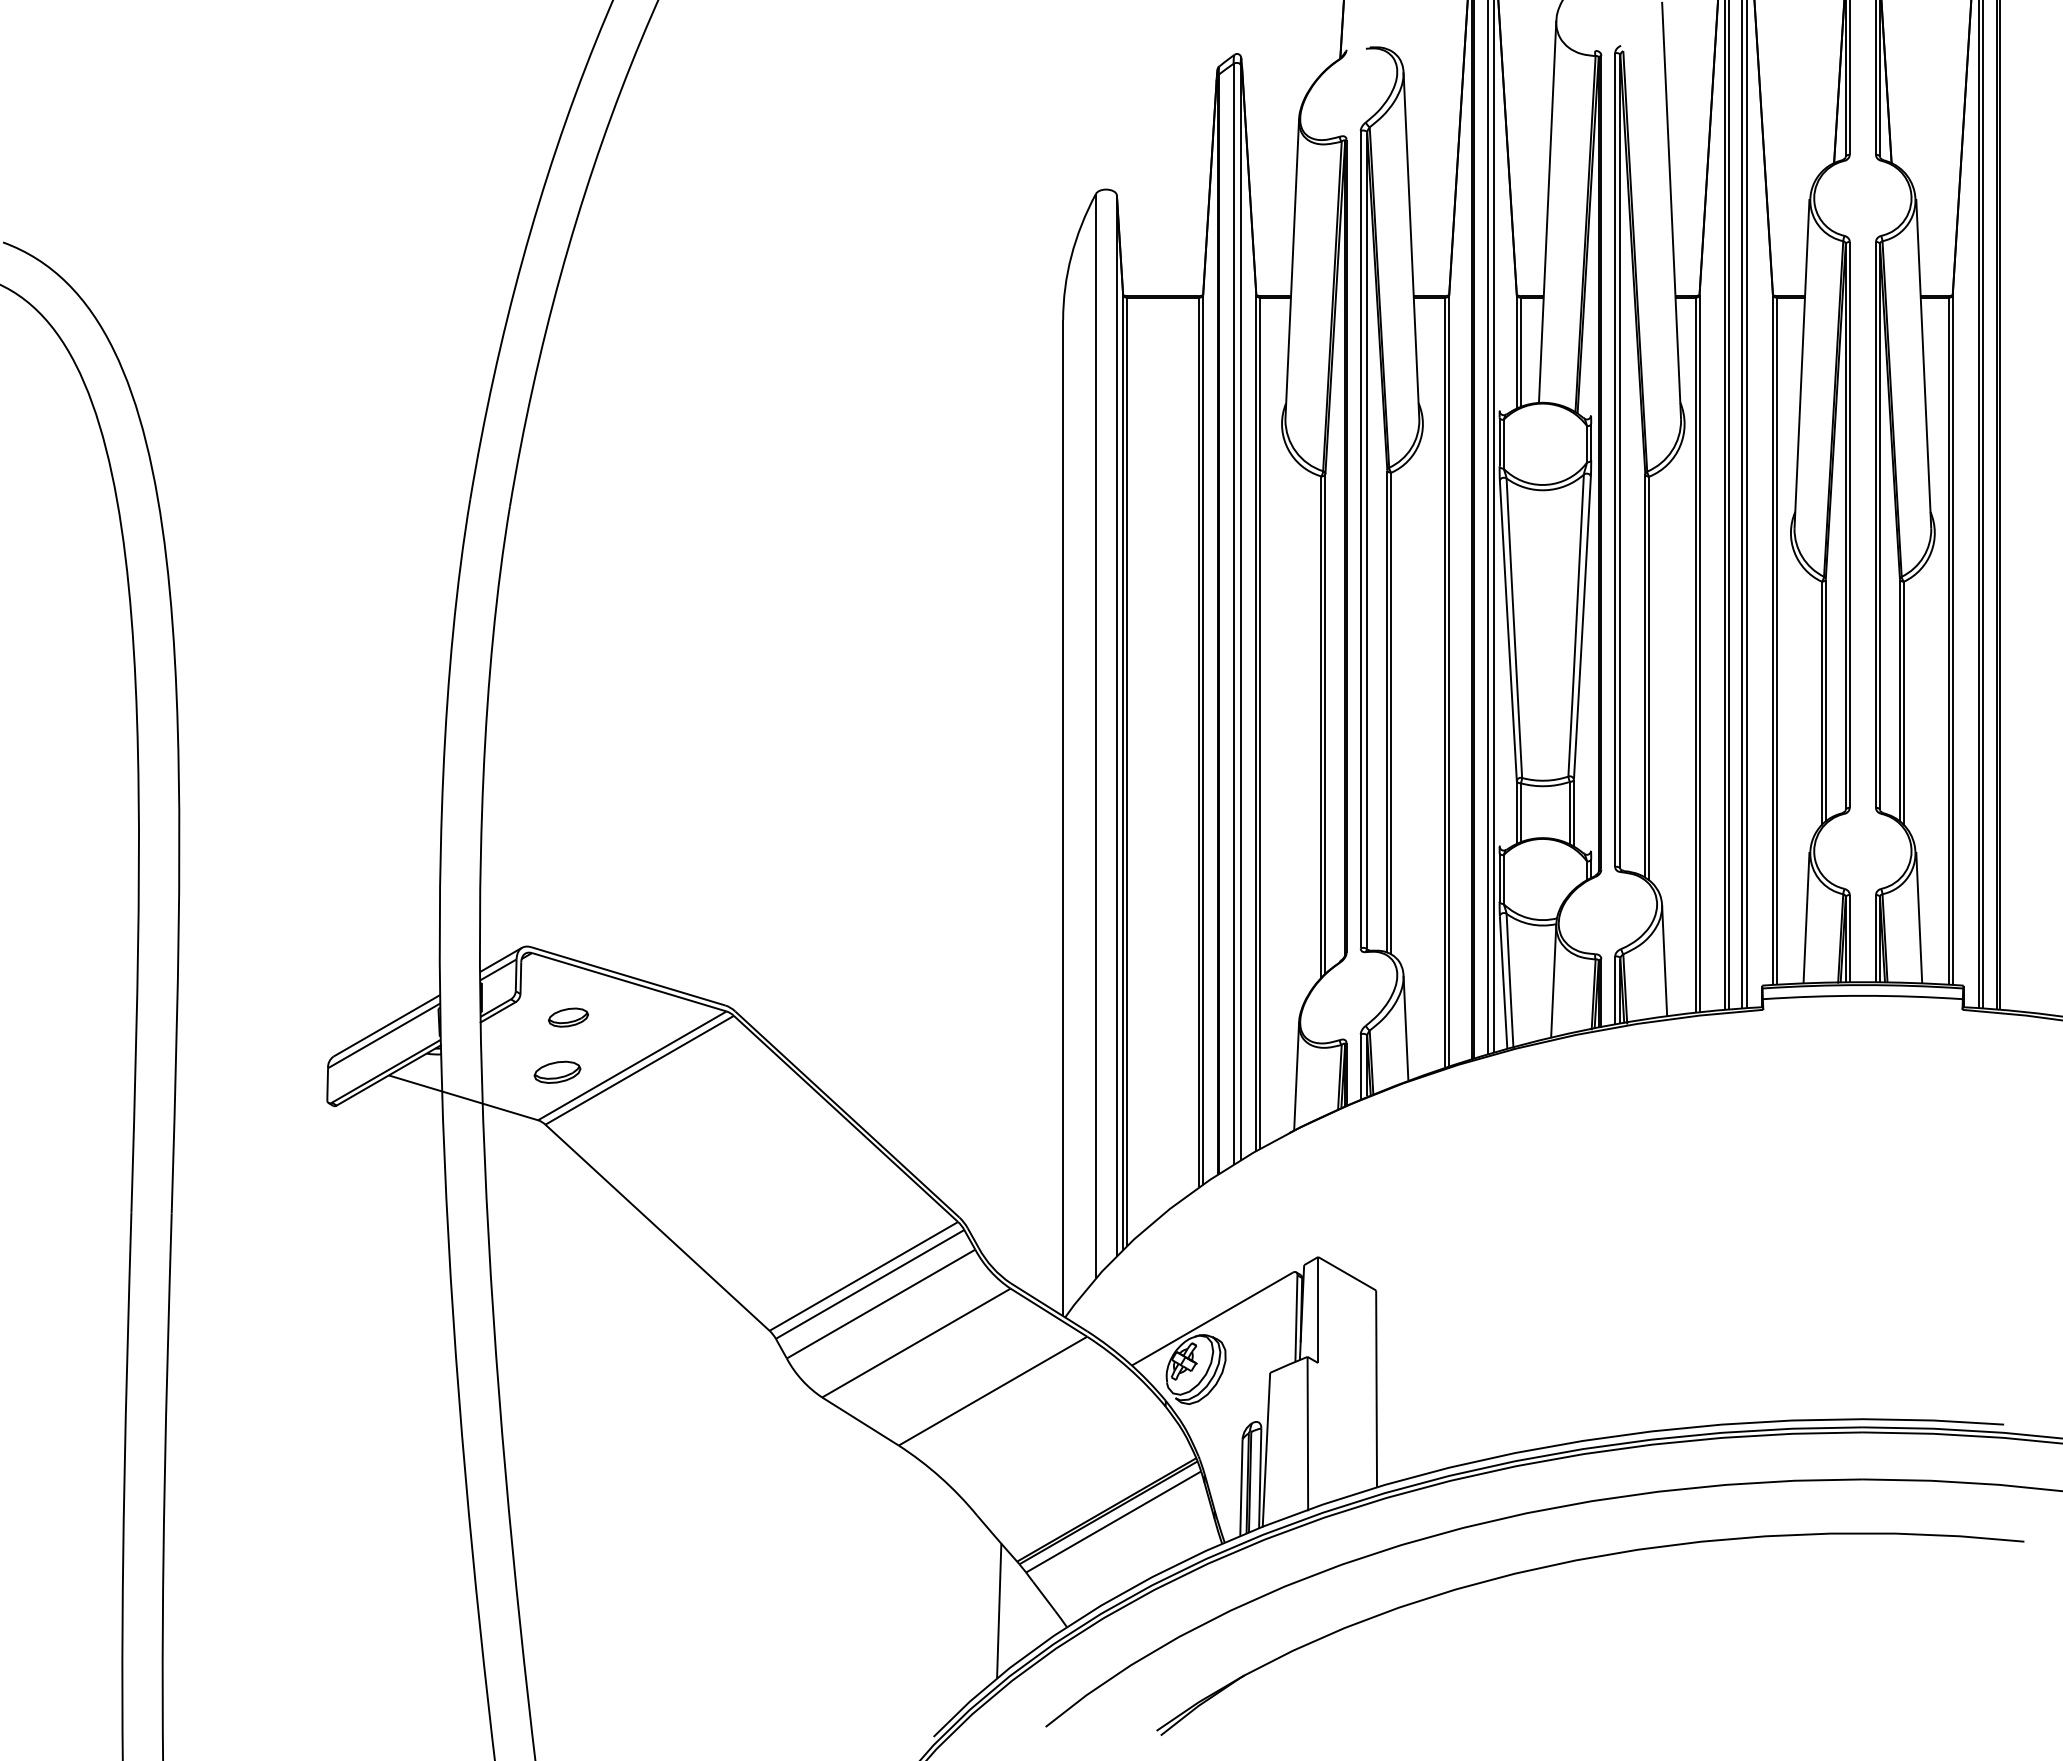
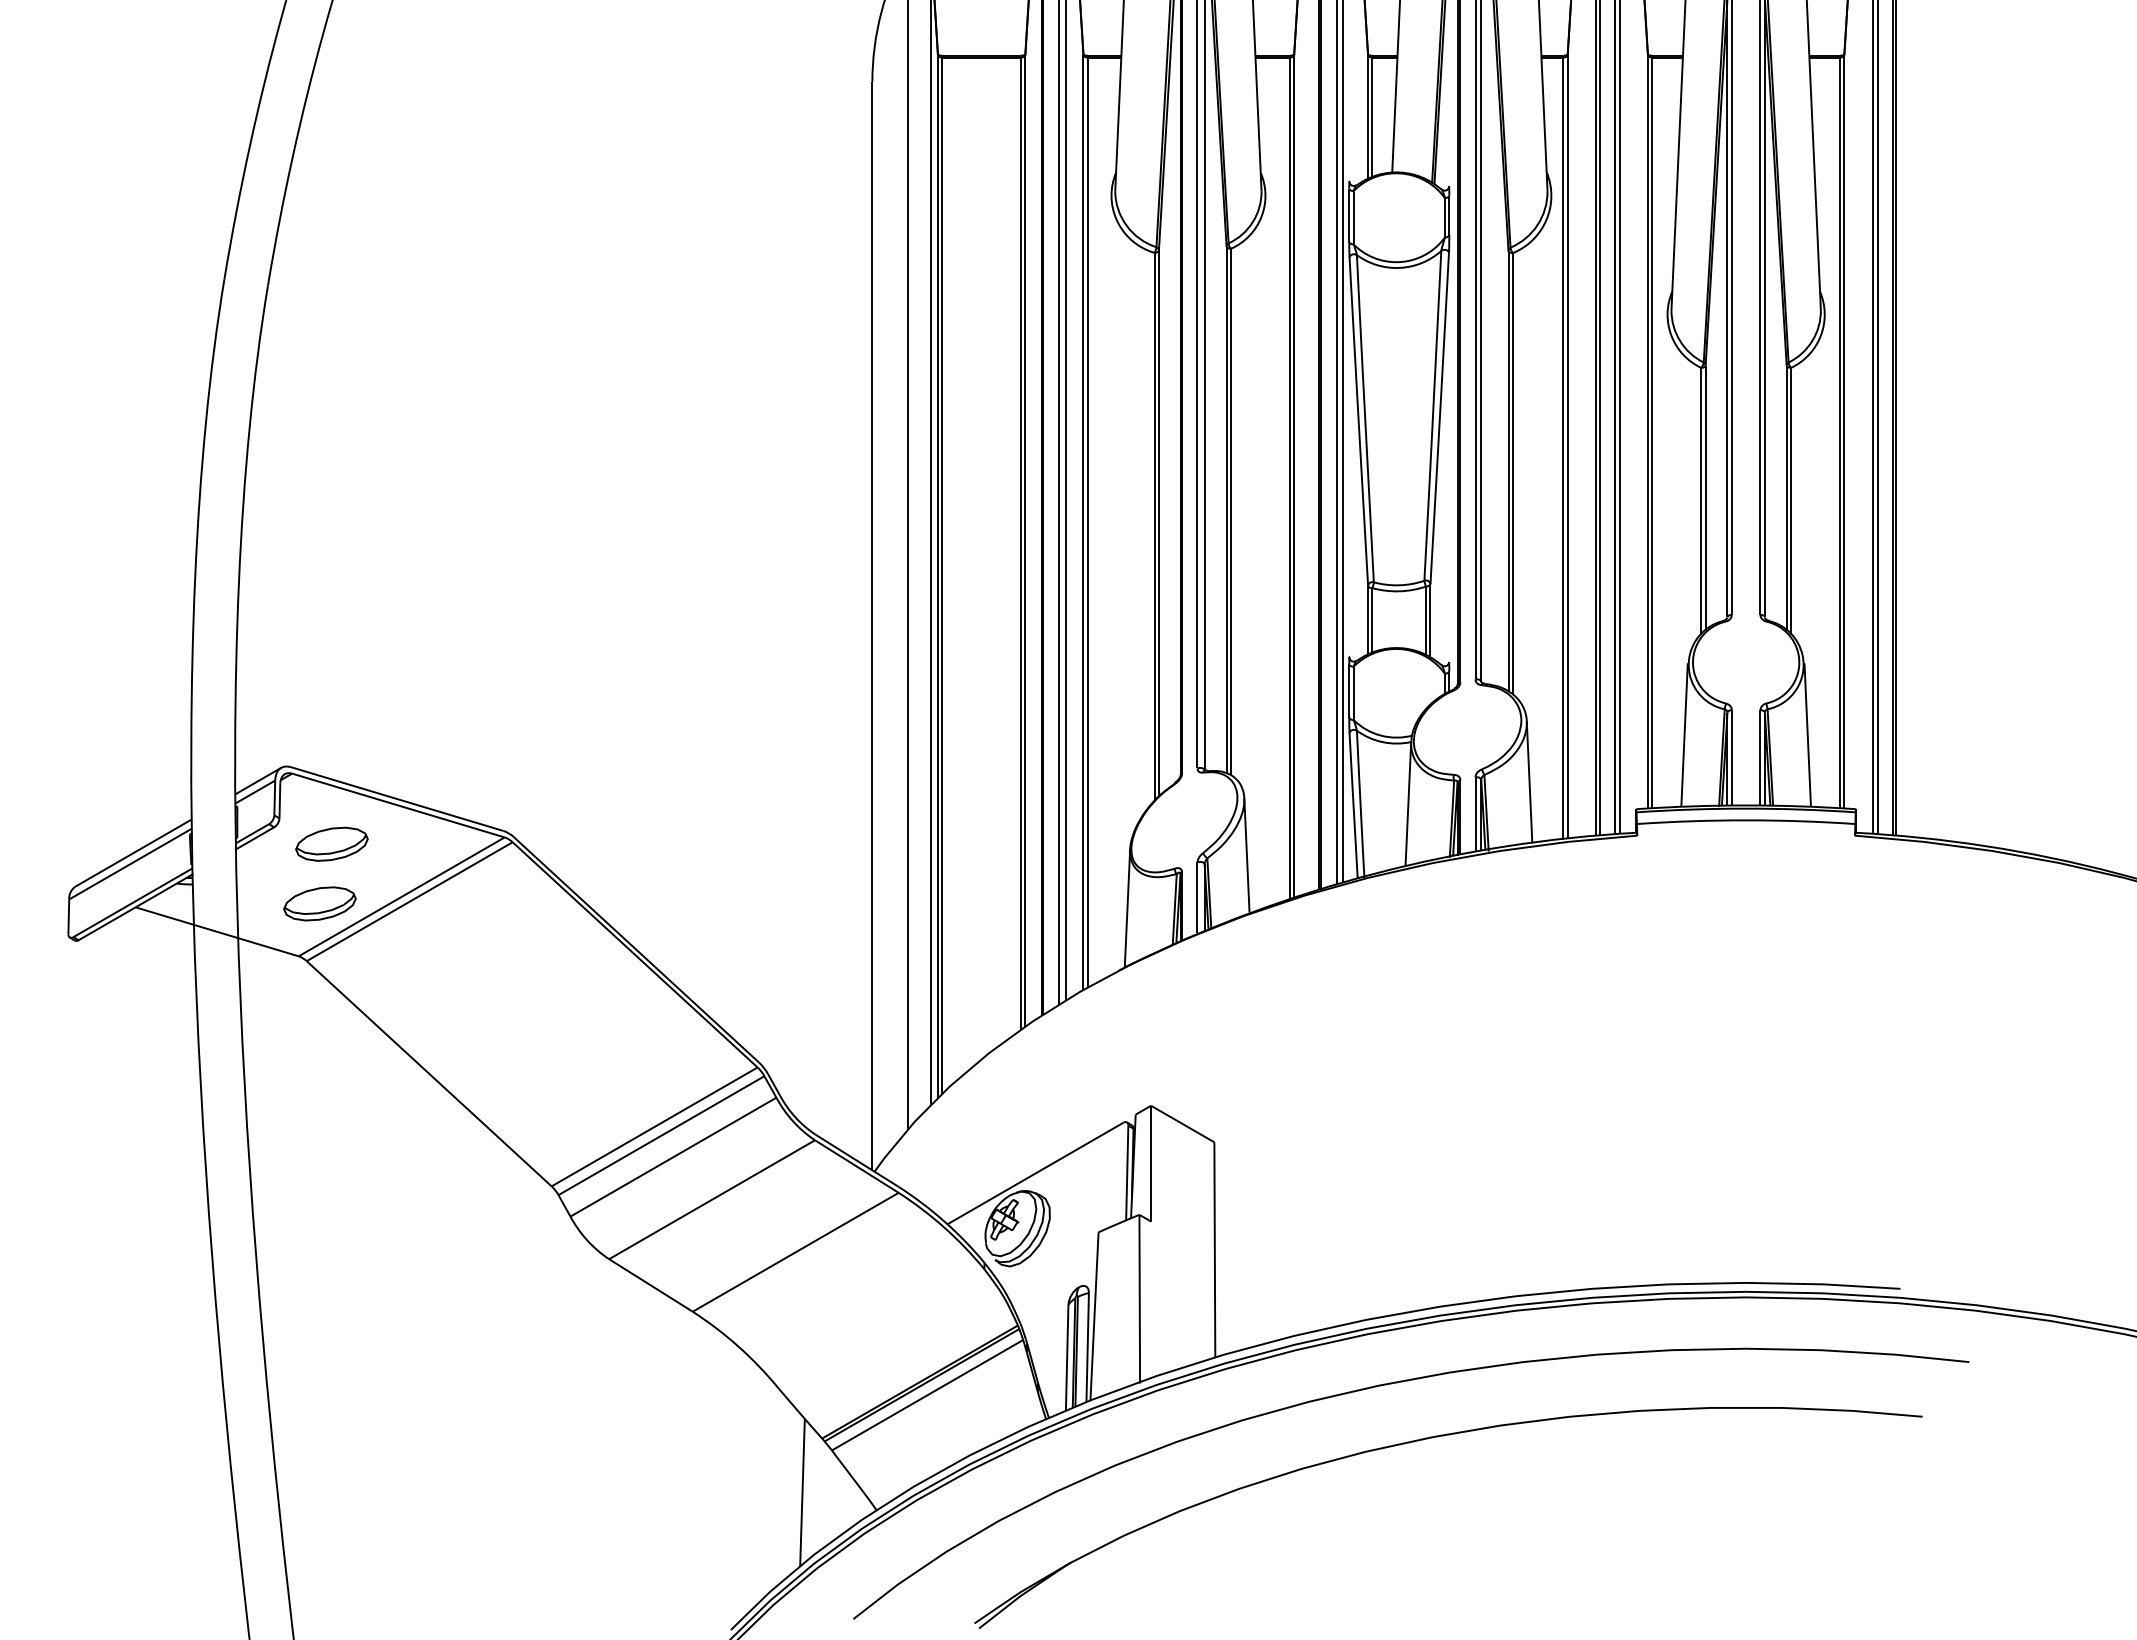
part: (568, 1017) -> (331, 844), size x1.67
part: (557, 1072) -> (319, 904), size x1.43

